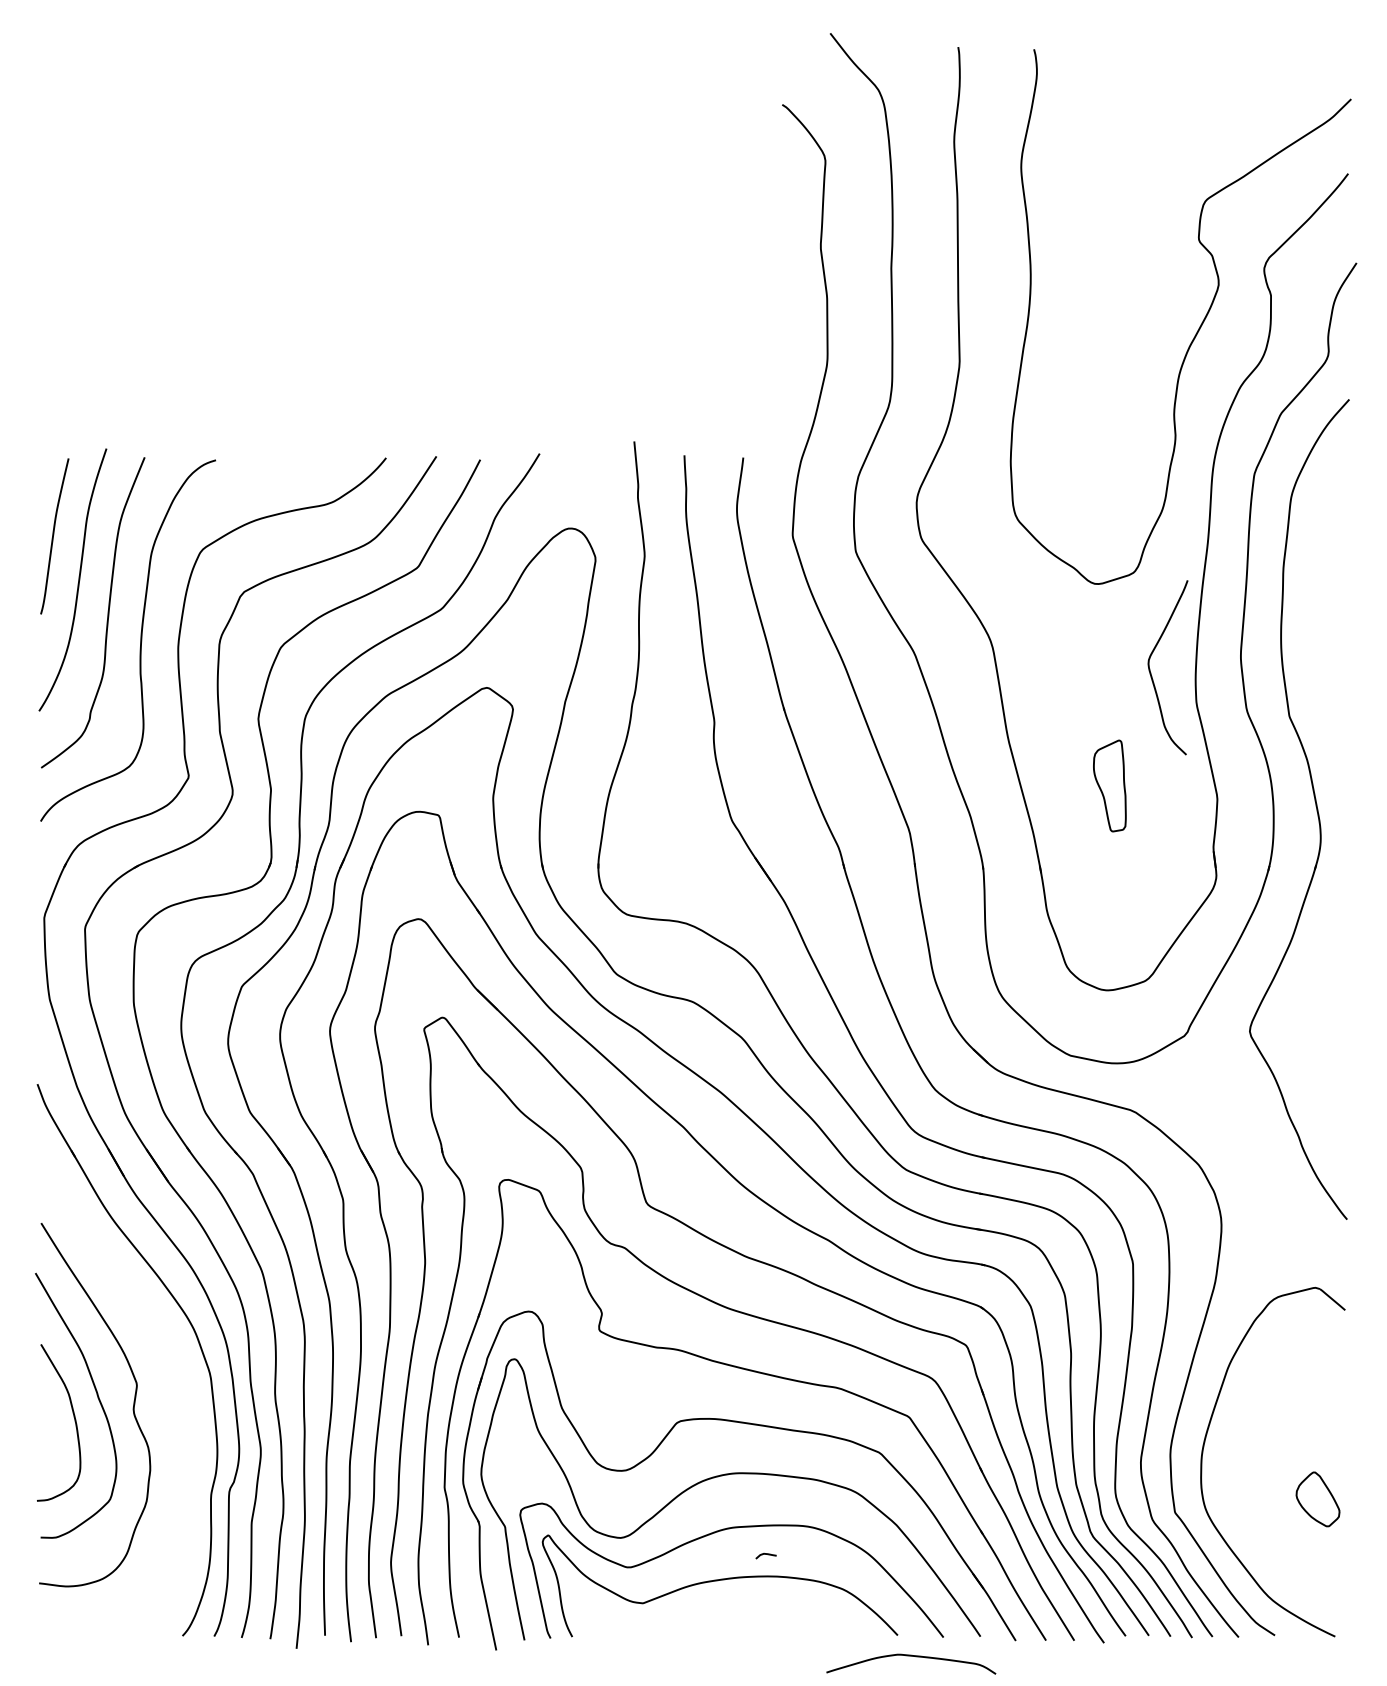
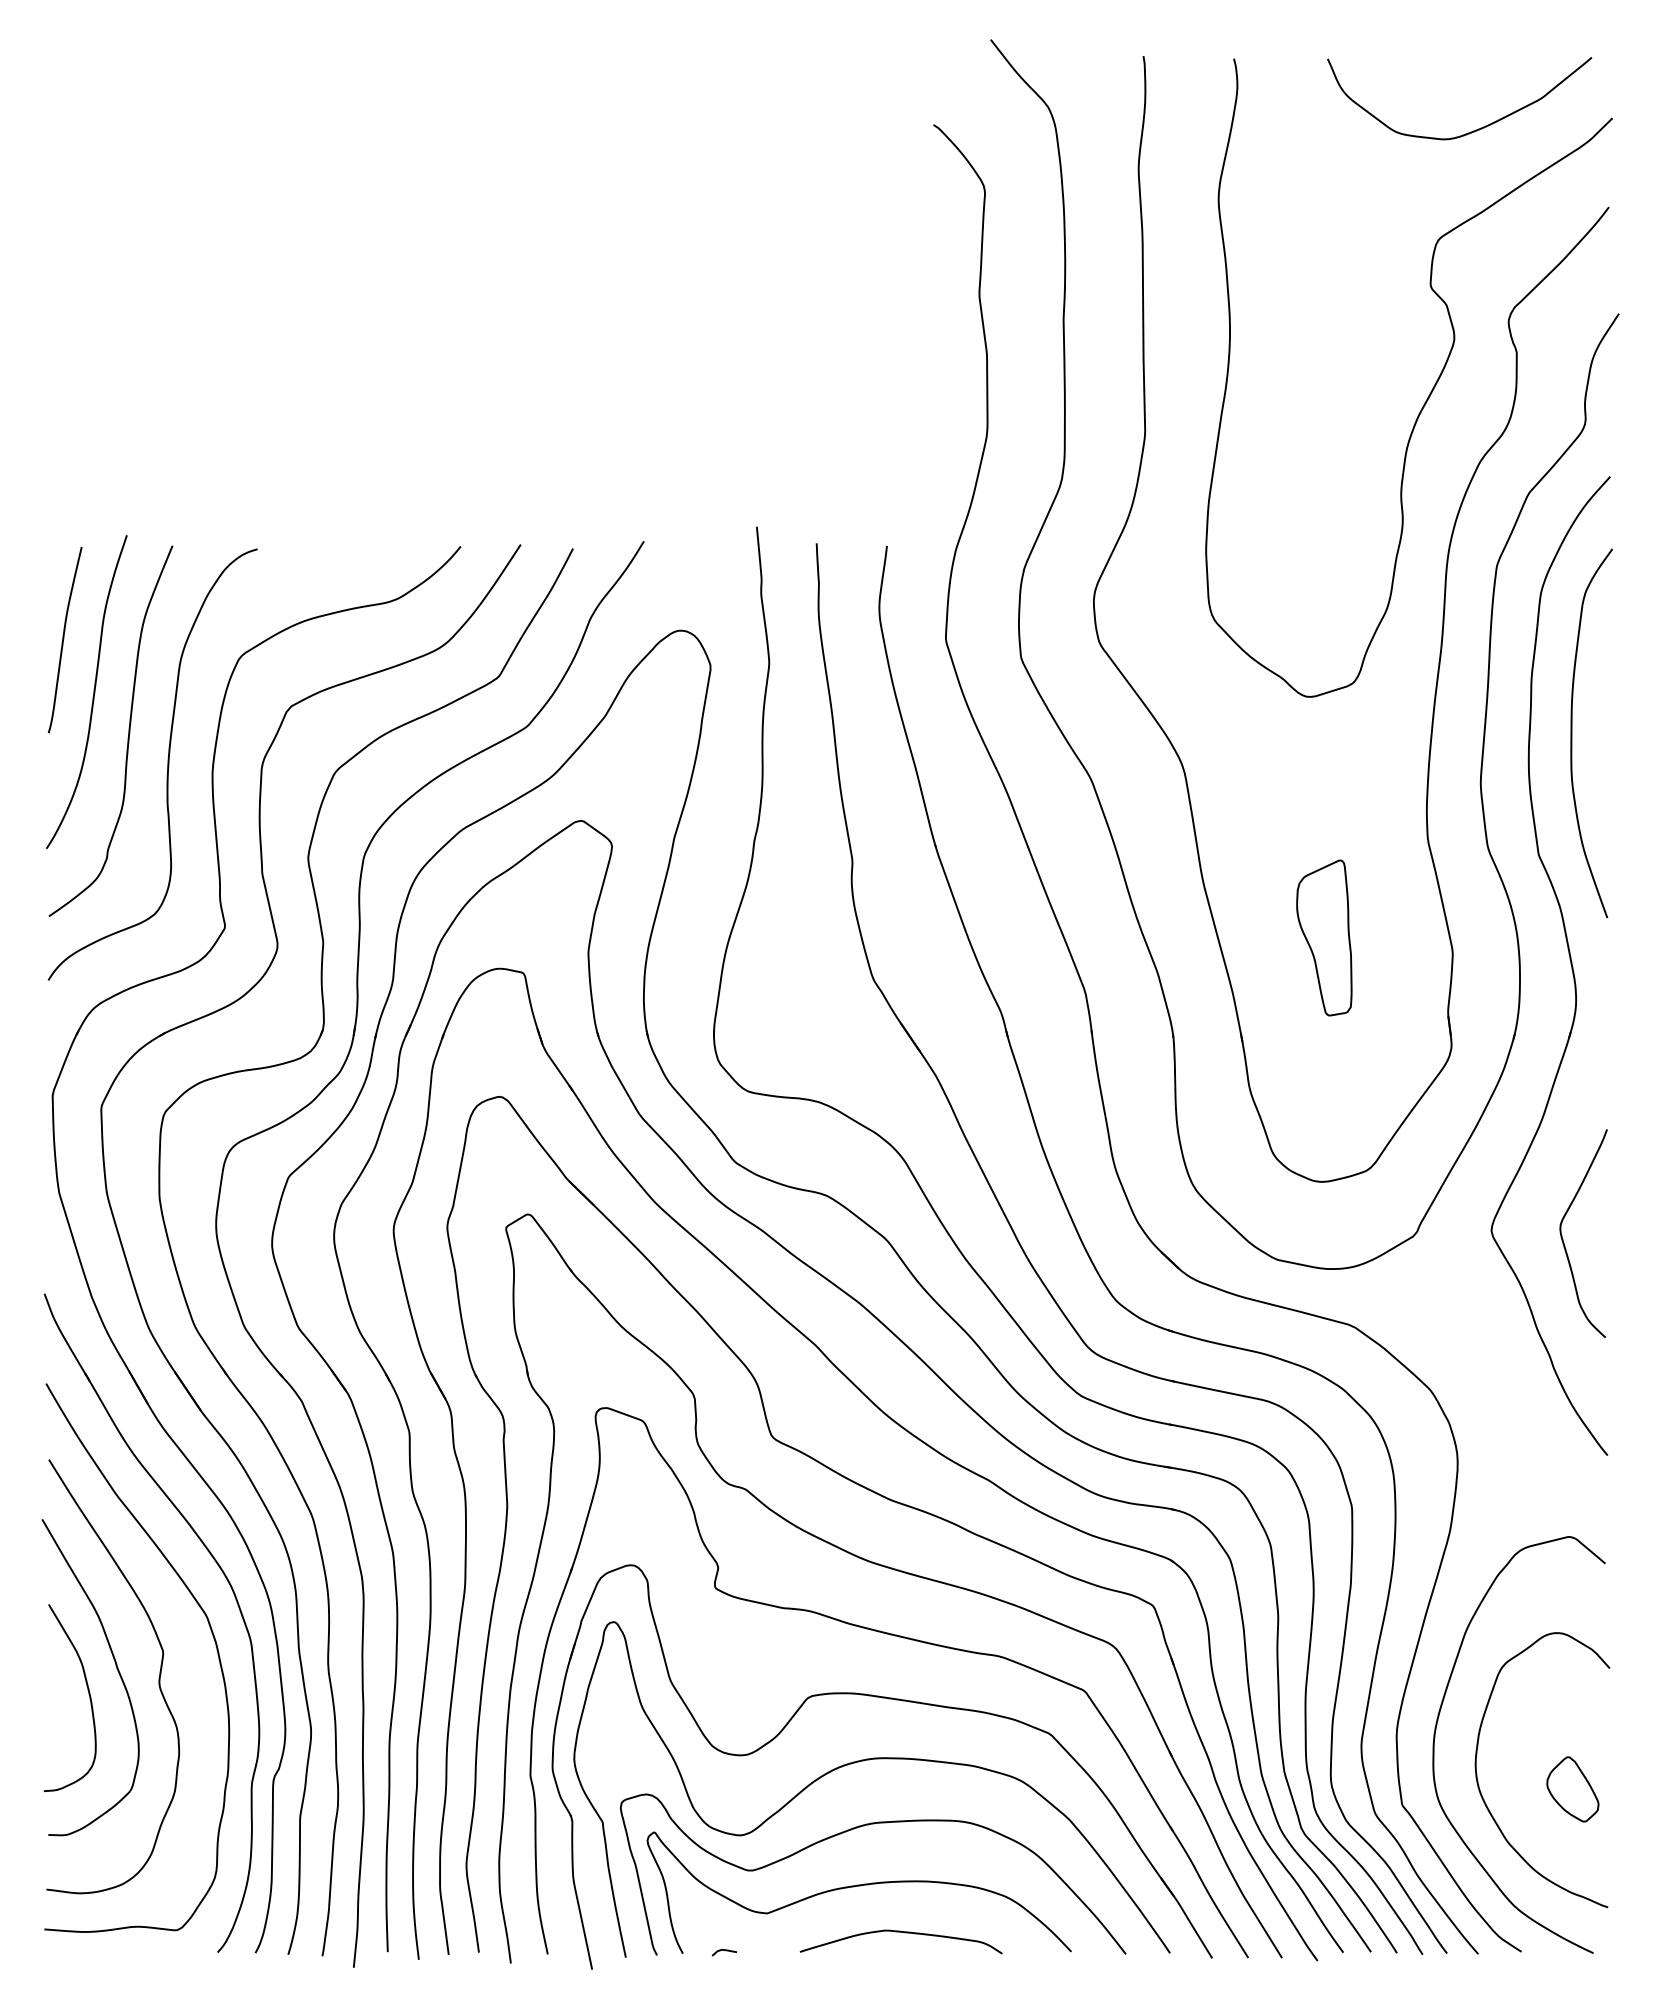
curve: (1236, 108) -> (1475, 129), added
curve: (1317, 614) -> (1572, 733), added
curve: (1151, 672) -> (1563, 1239), moved
part: (1109, 785) -> (1323, 937), size x1.43
curve: (177, 1369) -> (211, 1634), added
curve: (1238, 1487) -> (1477, 1775), added
curve: (765, 1554) -> (723, 1950), moved
curve: (911, 1656) -> (901, 1932), moved

